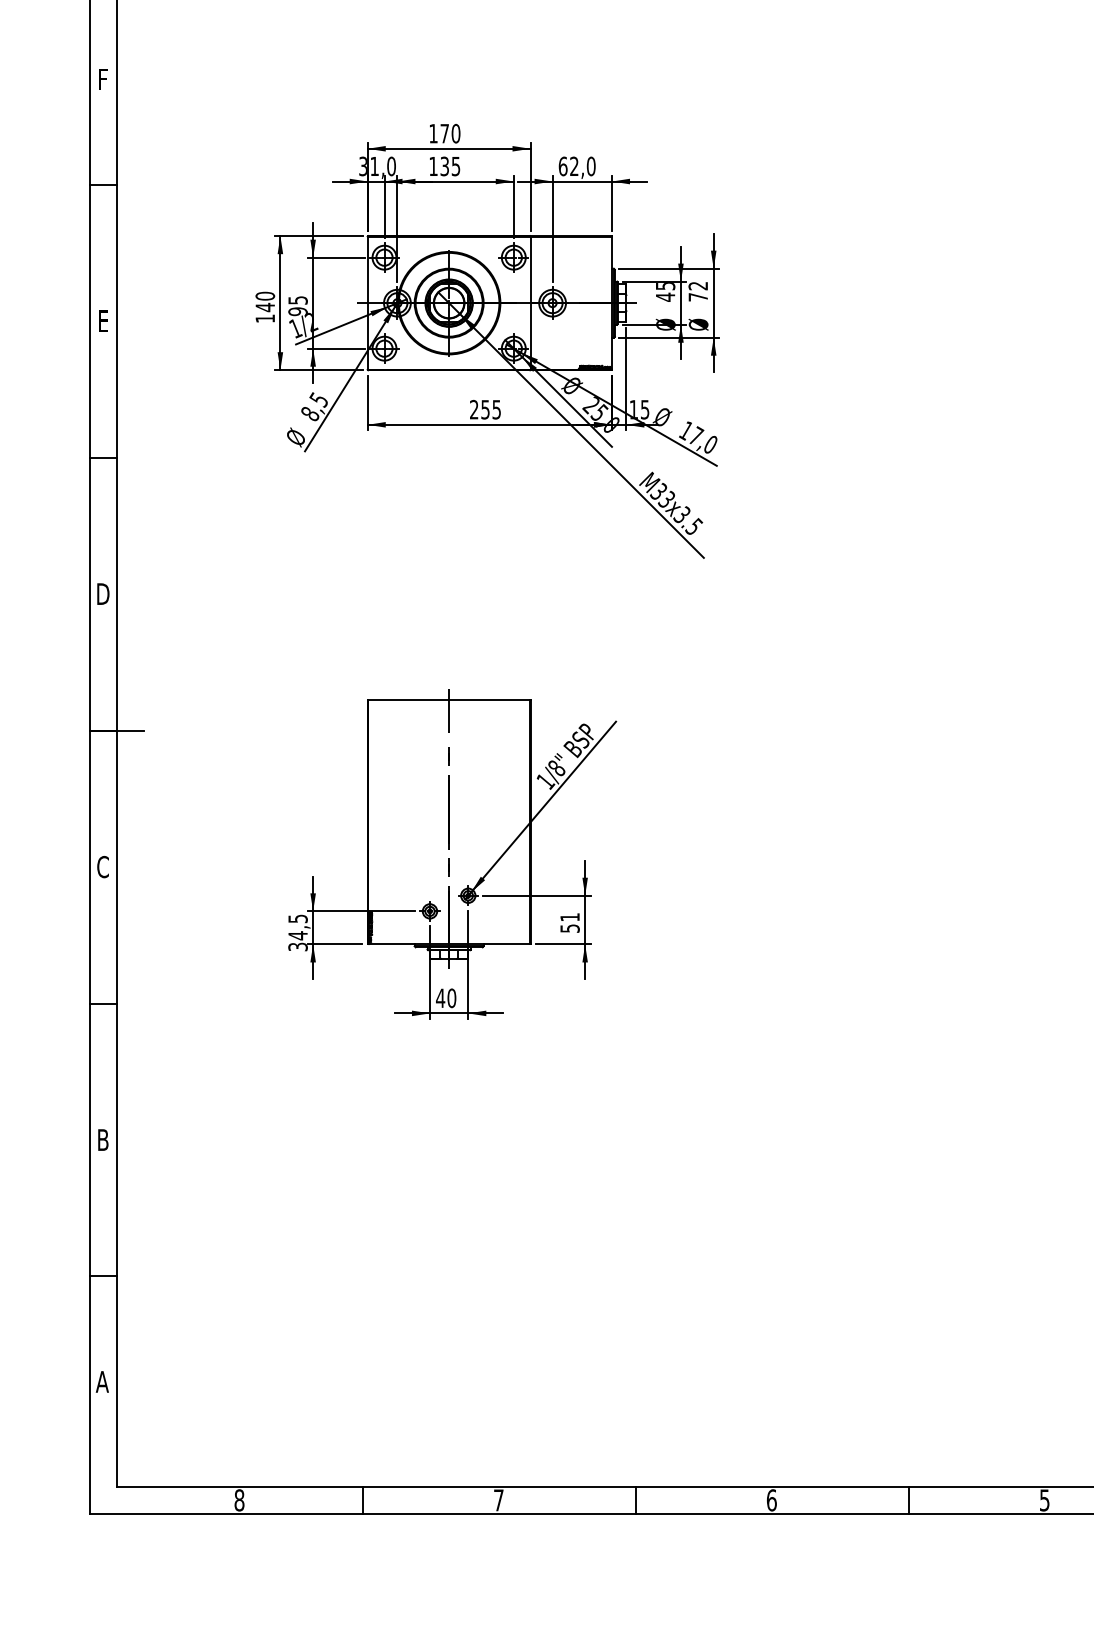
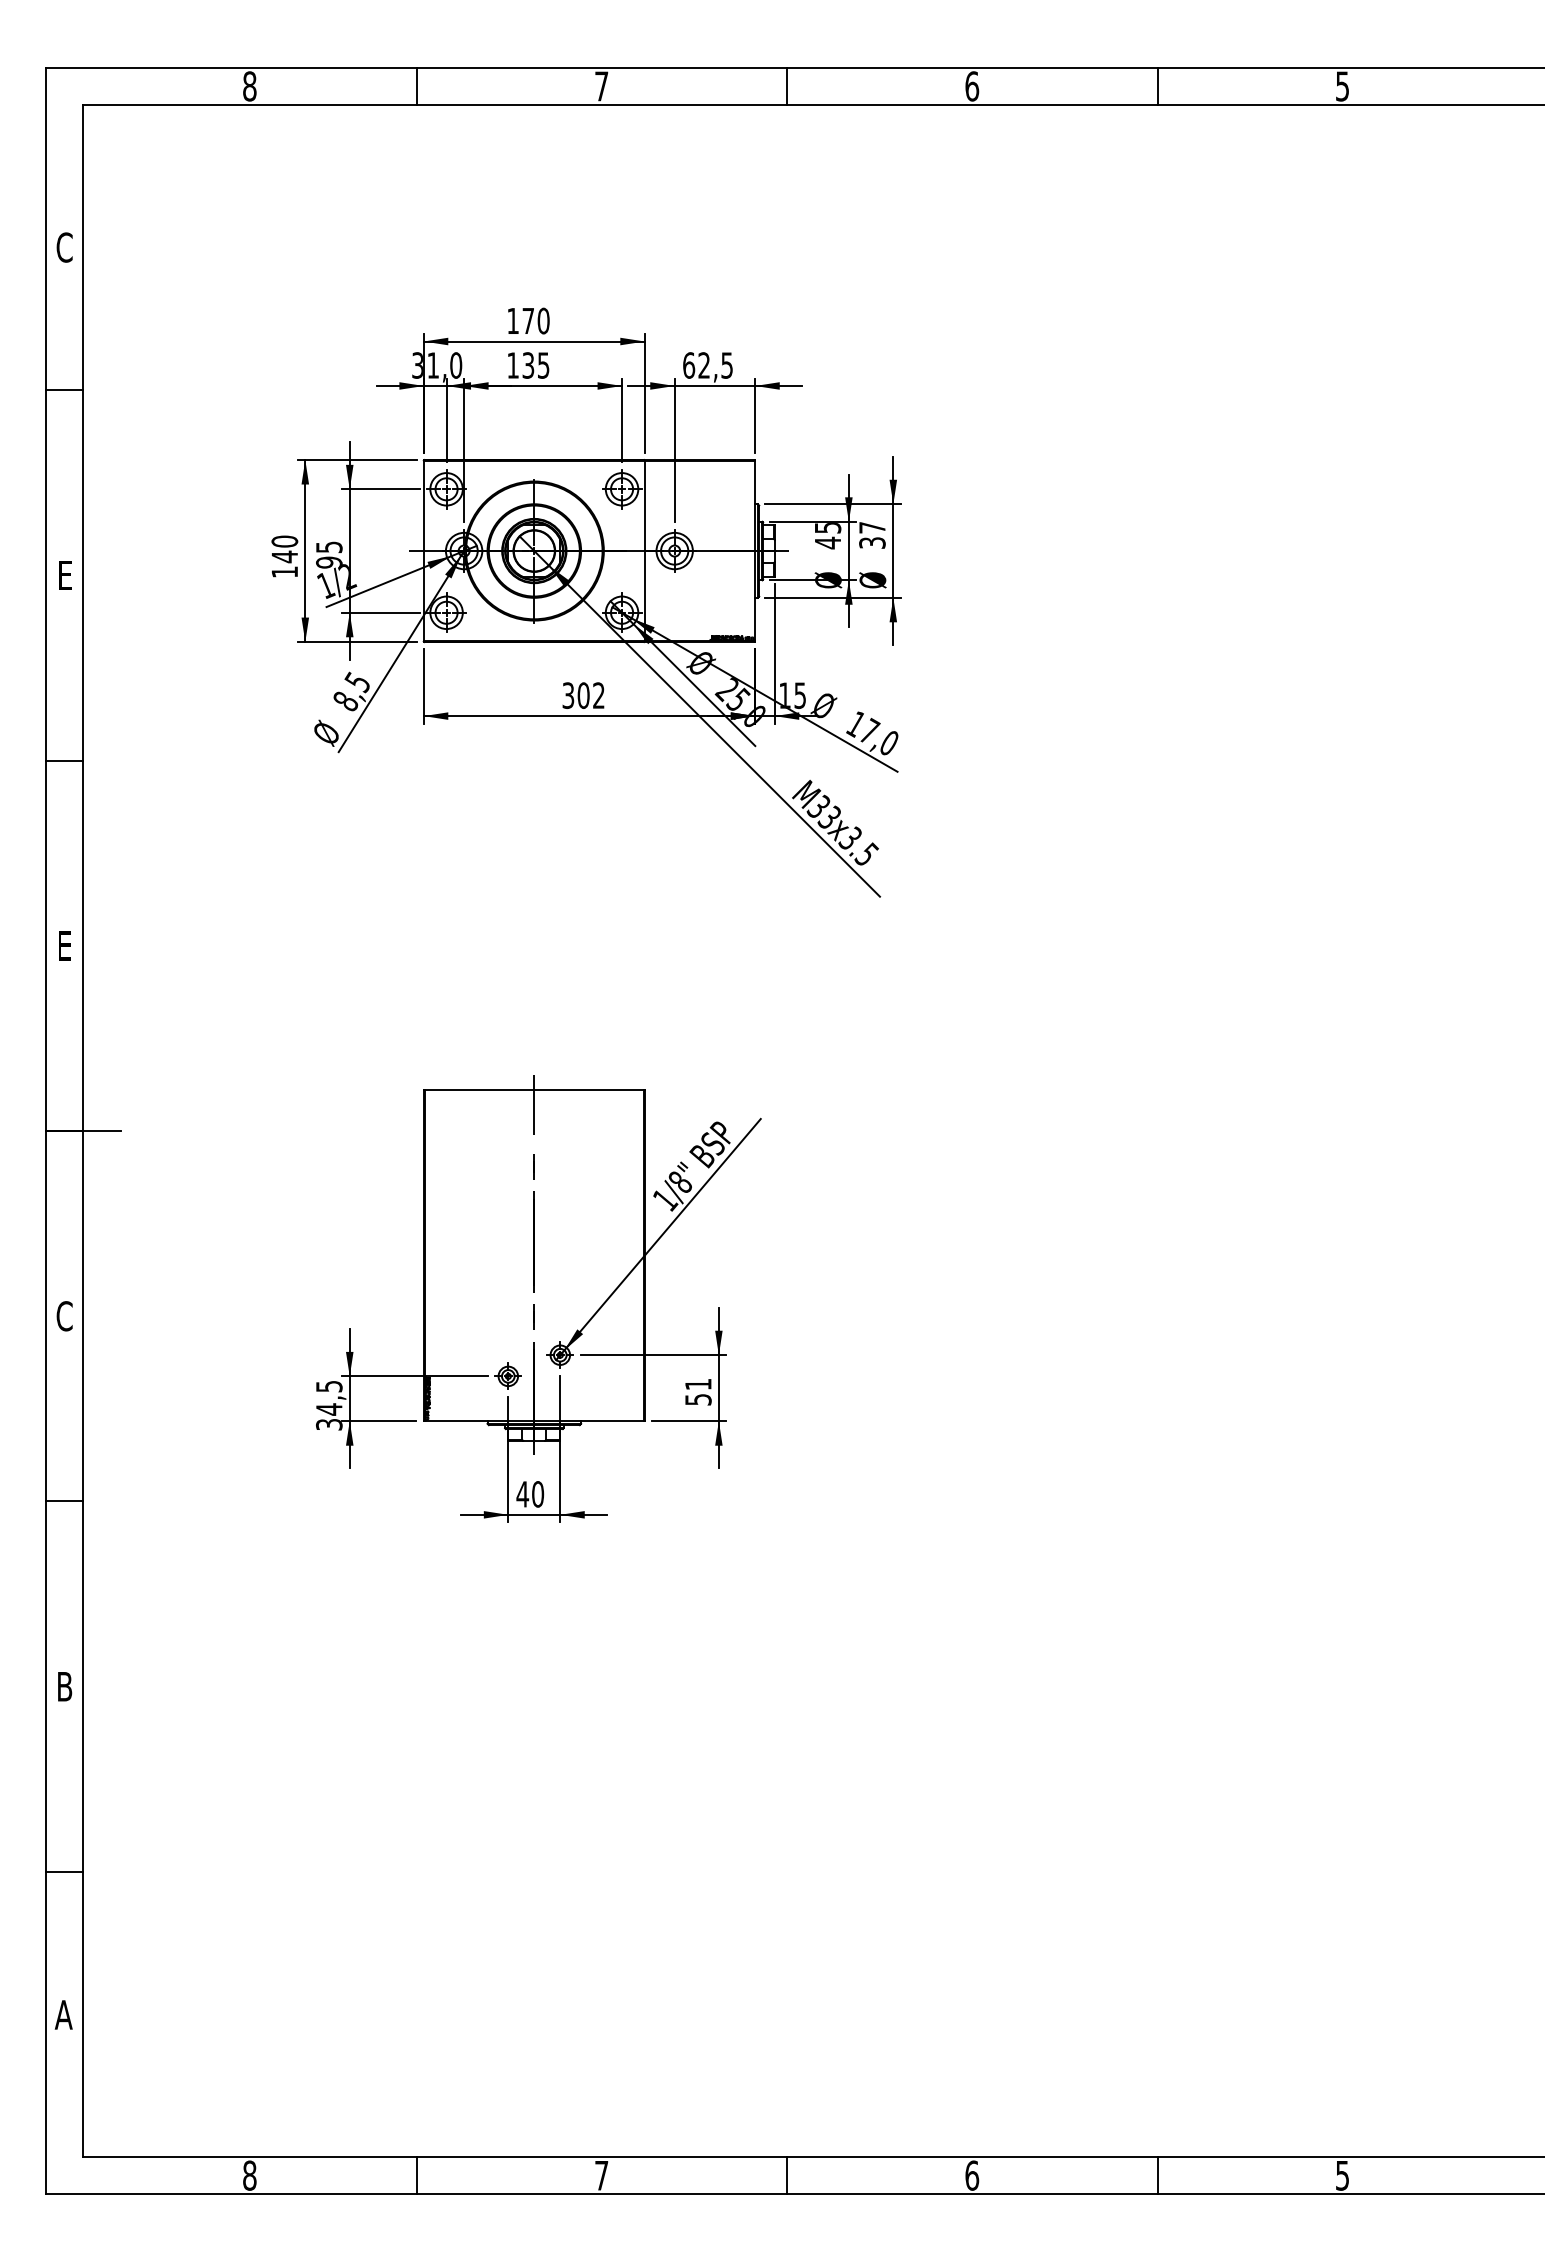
text: (102, 79) -> (64, 247), F -> C
text: (591, 166) -> (727, 365), 62,0 -> 62,5
text: (698, 291) -> (872, 535), 72 -> 37
text: (485, 409) -> (583, 695), 255 -> 302
text: (102, 593) -> (64, 945), D -> E

